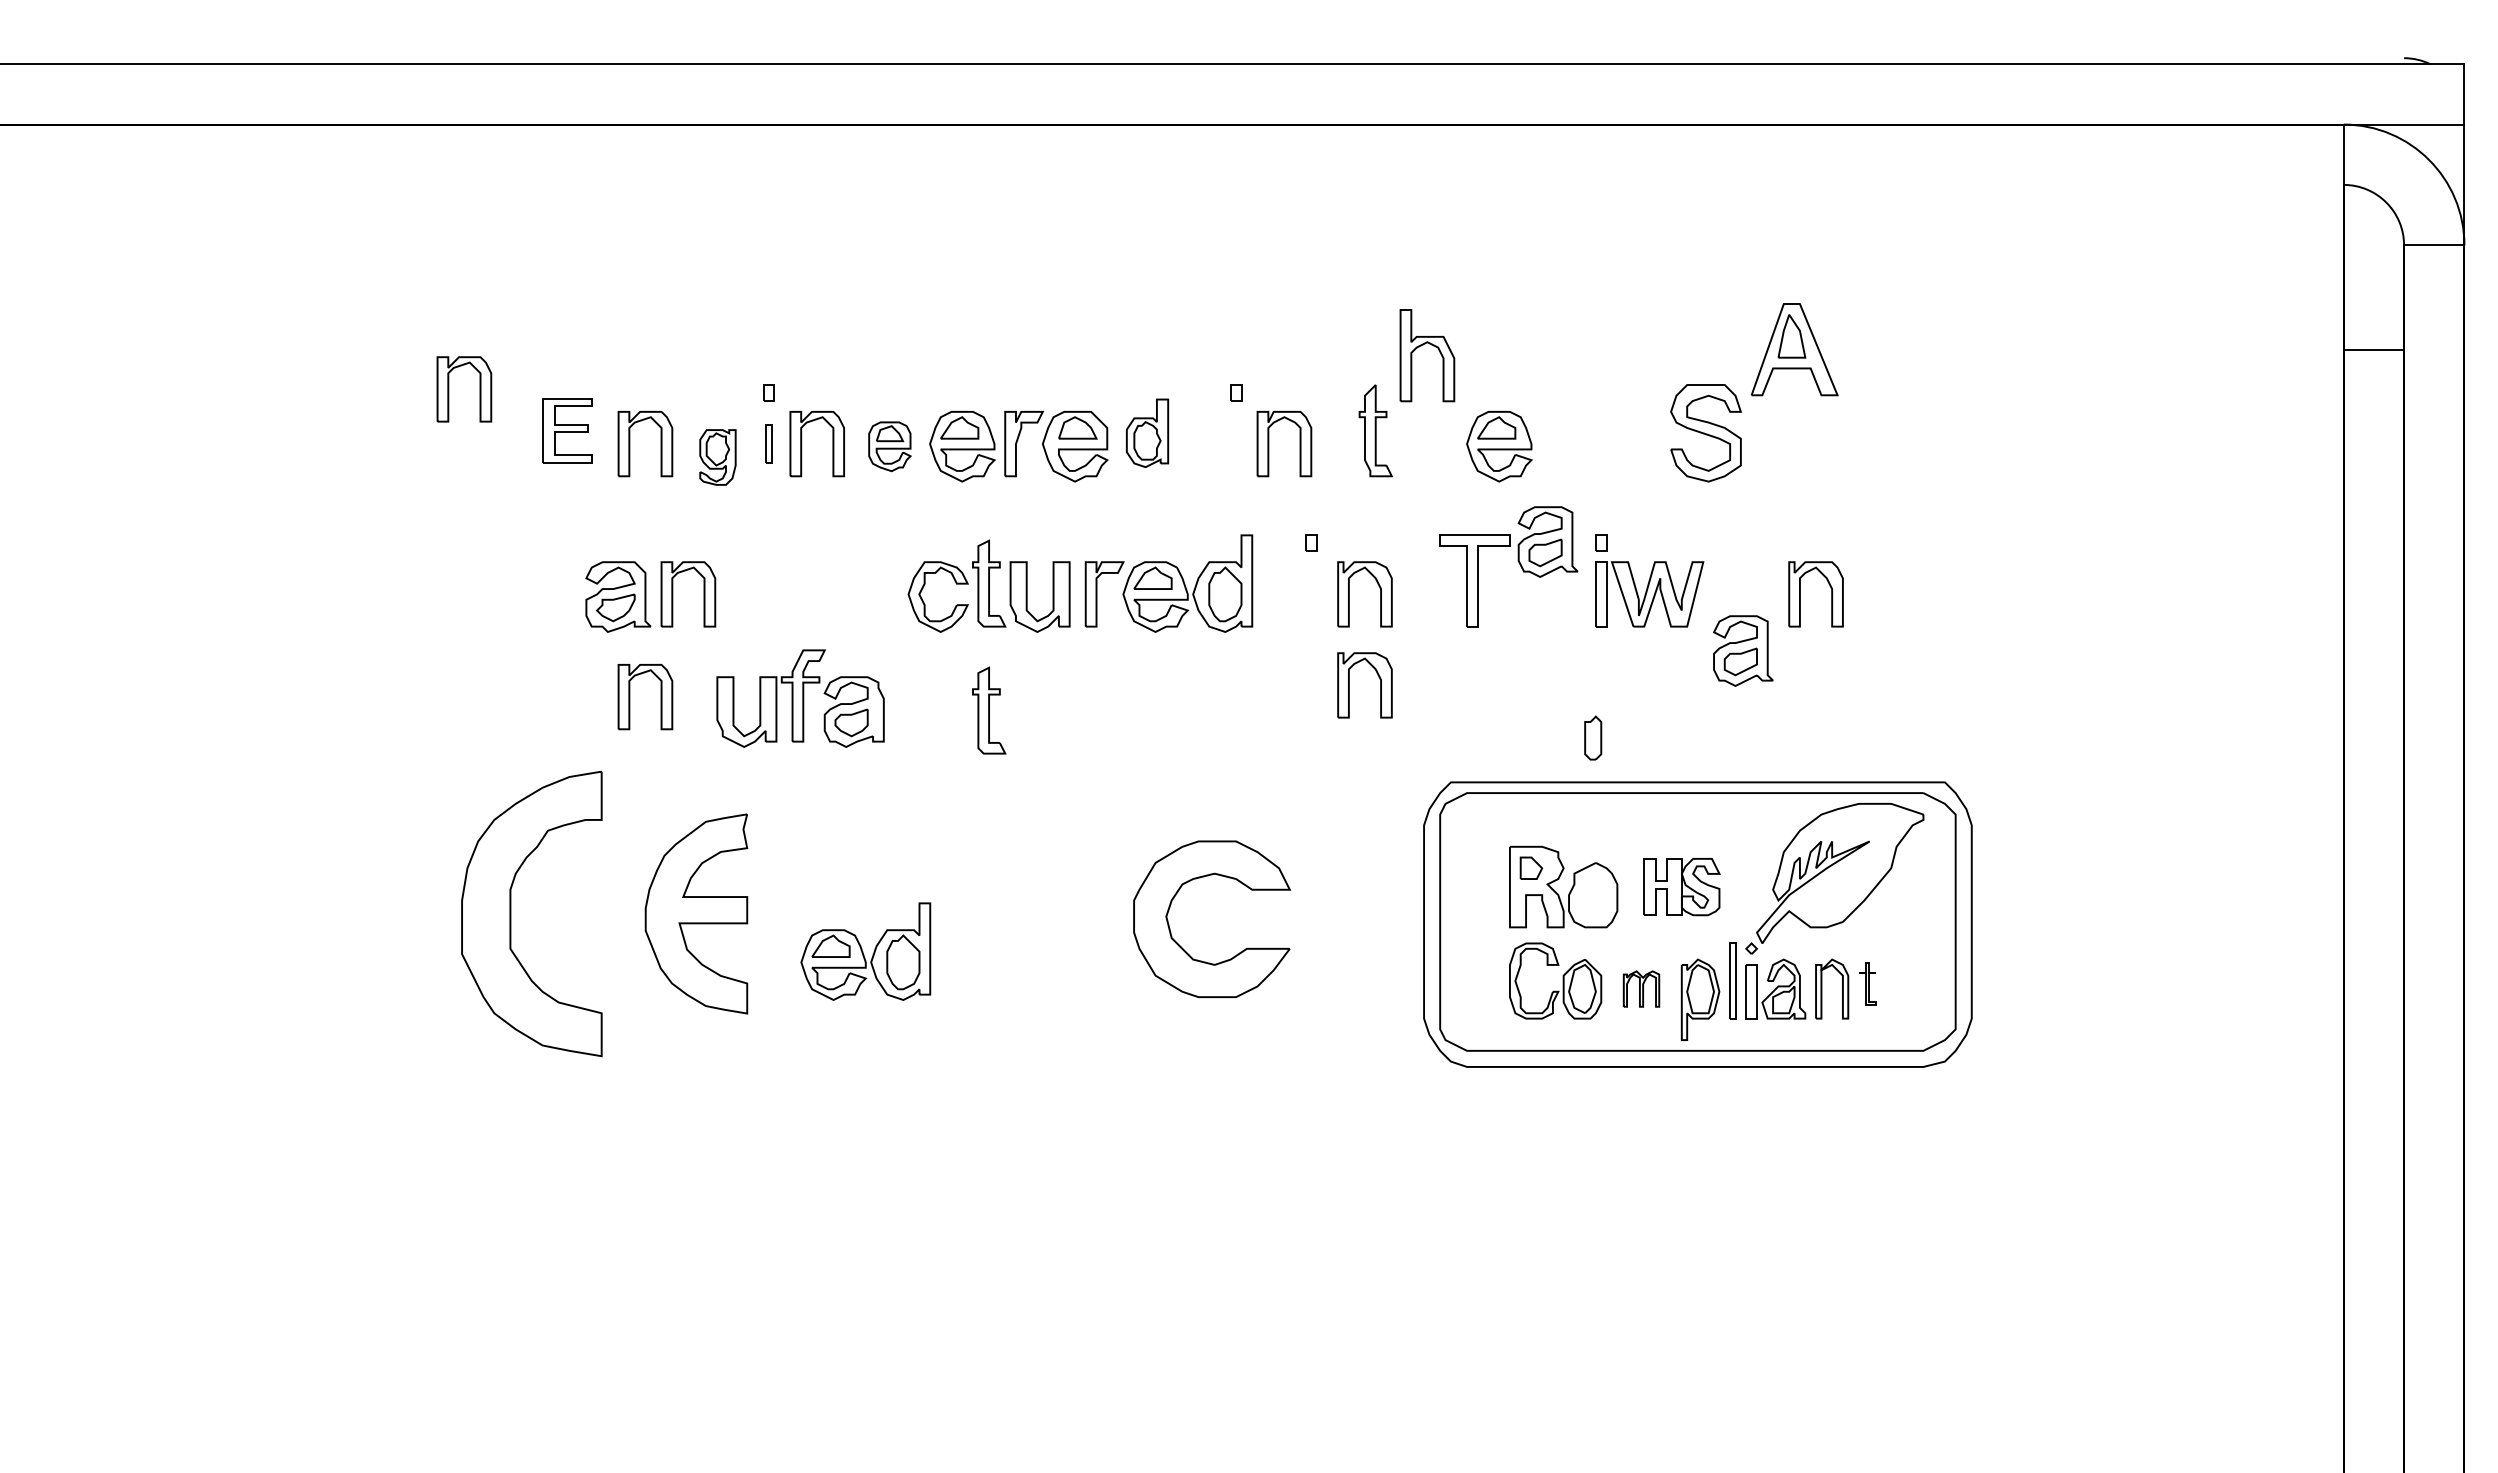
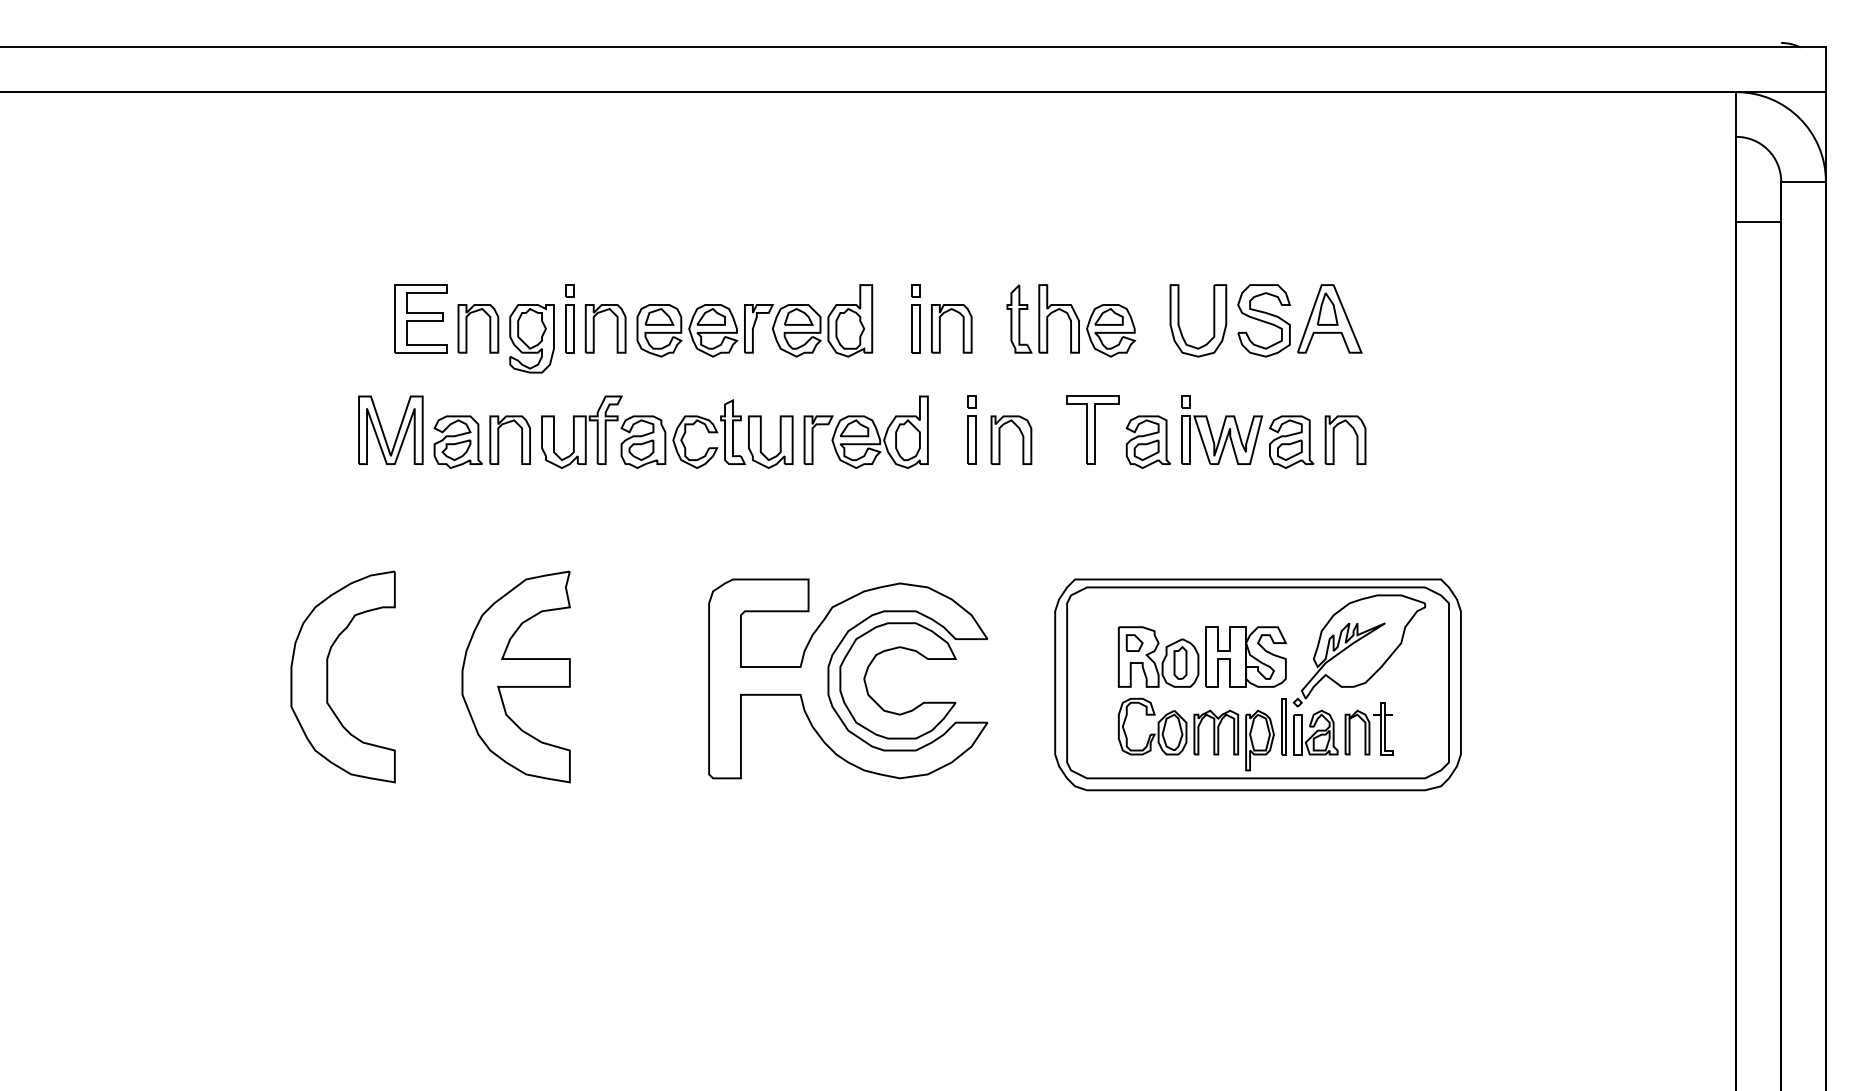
part: (1423, 345) -> (1056, 311), moved
part: (1794, 349) -> (1329, 318), moved
line: (2373, 349) -> (1758, 221), moved
part: (449, 389) -> (333, 288), removed
part: (567, 430) -> (420, 318), size x1.43
part: (1147, 433) -> (850, 321), size x1.43
part: (1638, 433) -> (1214, 321), added
part: (768, 443) -> (569, 328), size x1.67
part: (1236, 443) -> (916, 328), added
part: (889, 446) -> (659, 330), size x1.43
part: (717, 457) -> (531, 338), size x1.67
part: (1547, 541) -> (1148, 441), moved
part: (536, 584) -> (397, 432), added
part: (1311, 594) -> (971, 440), added
part: (1743, 650) -> (1291, 441), moved
part: (1349, 685) -> (999, 507), removed
part: (630, 697) -> (467, 516), removed
part: (800, 698) -> (603, 432), moved
part: (989, 710) -> (733, 526), removed
part: (1593, 737) -> (1180, 662), moved
part: (1681, 886) -> (1245, 656), size x1.43
part: (511, 913) -> (328, 676), moved
part: (696, 913) -> (516, 676), size x1.43
part: (1118, 916) -> (828, 678), added
part: (865, 951) -> (641, 704), removed
part: (1867, 983) -> (1383, 728), size x1.67
part: (1641, 988) -> (1216, 732), size x1.67

